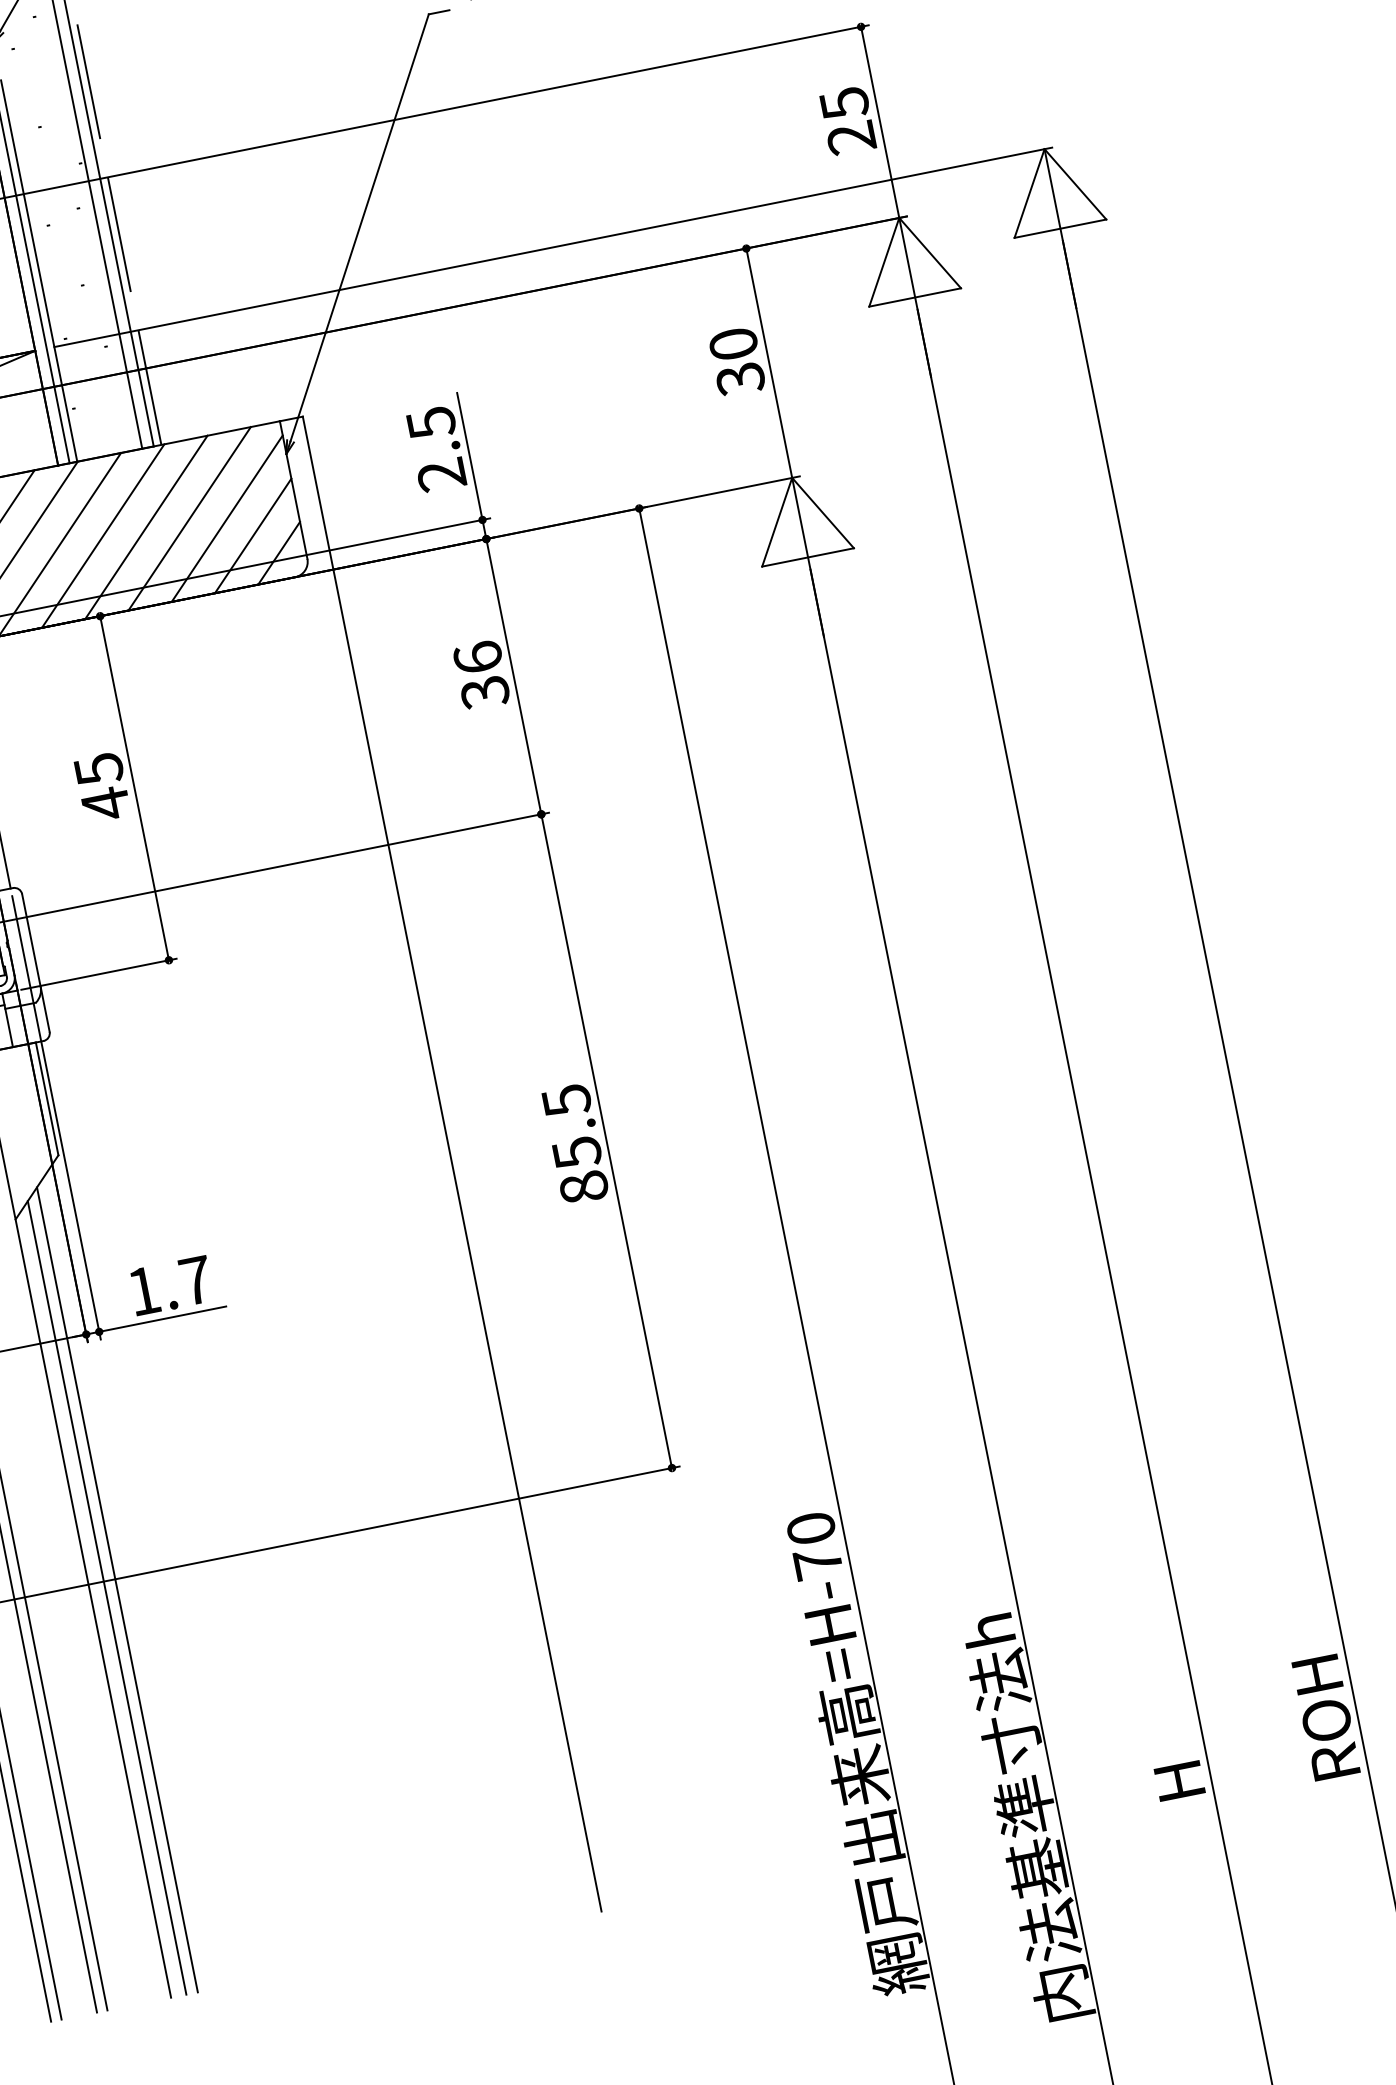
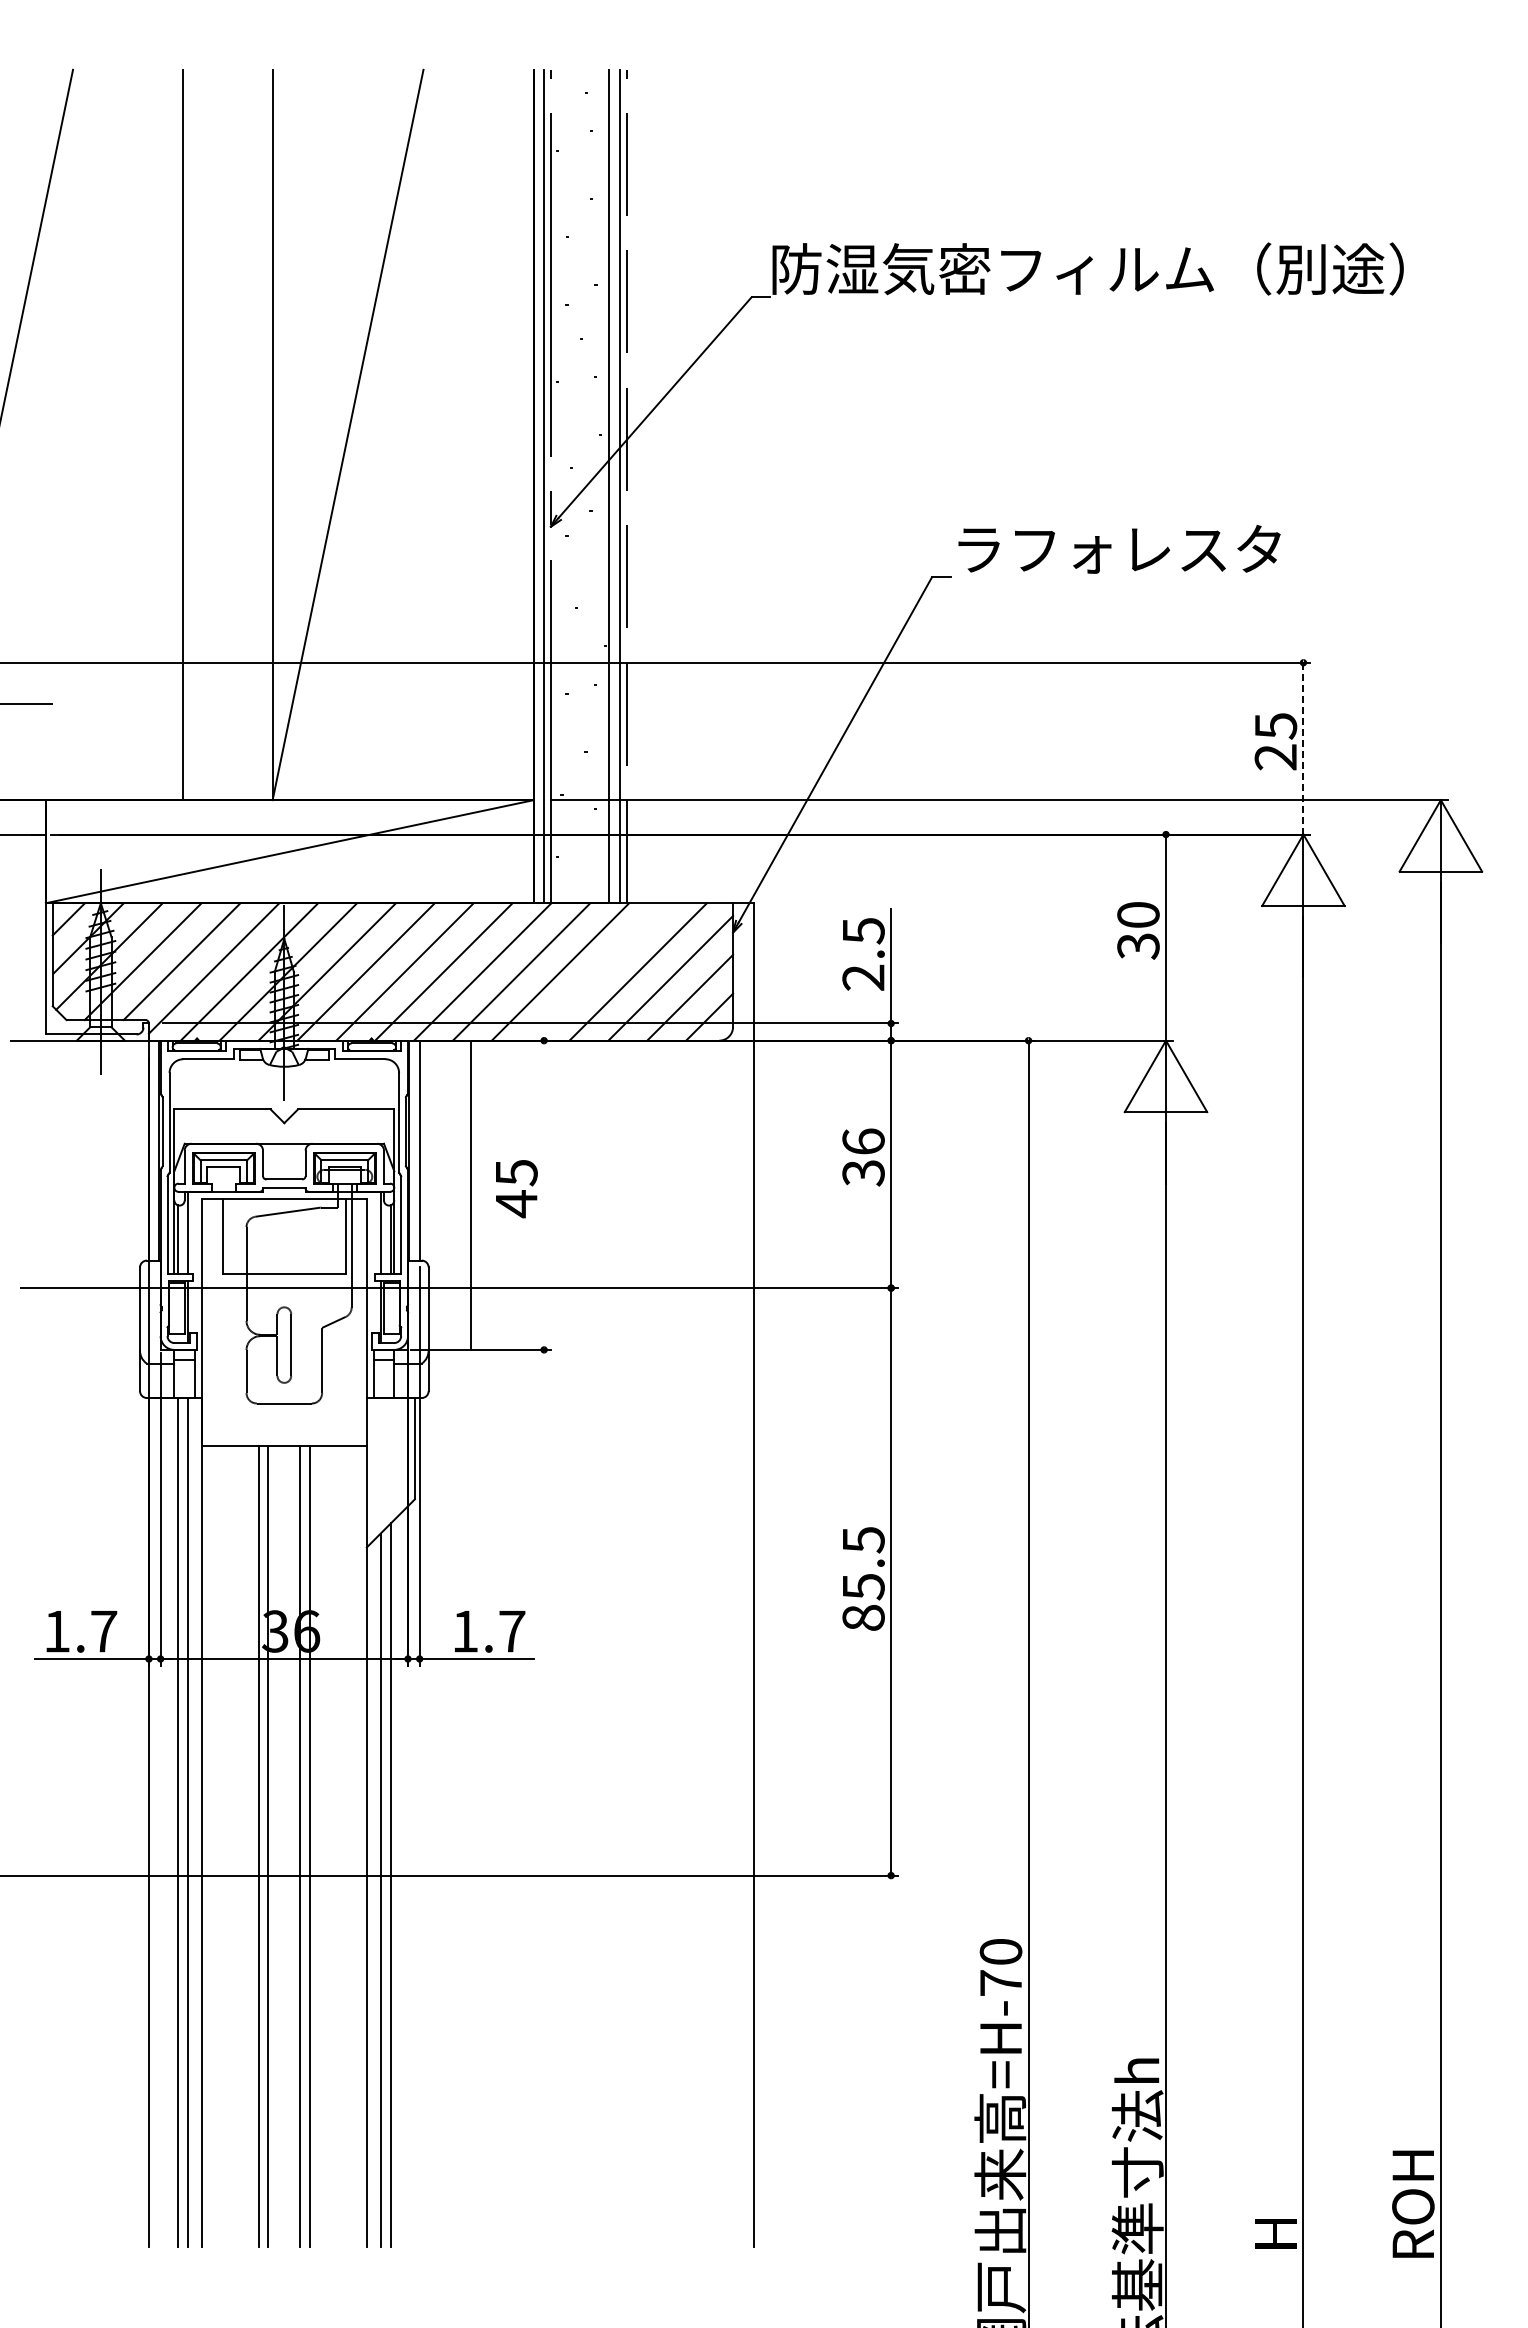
line: (880, 122) -> (1303, 748), solid -> dashed
line: (146, 526) -> (599, 971), removed
line: (134, 787) -> (471, 1194), moved

